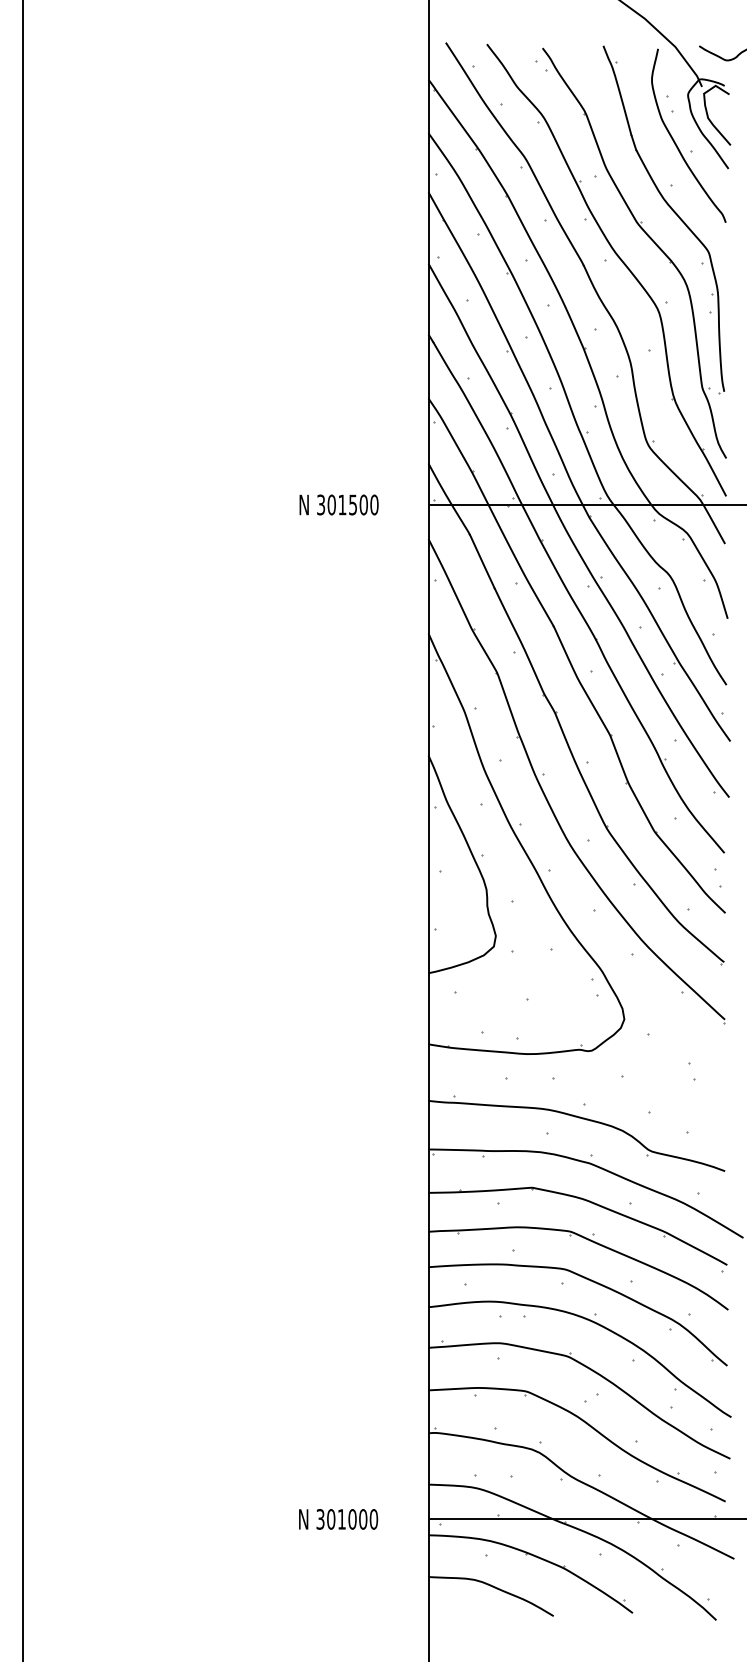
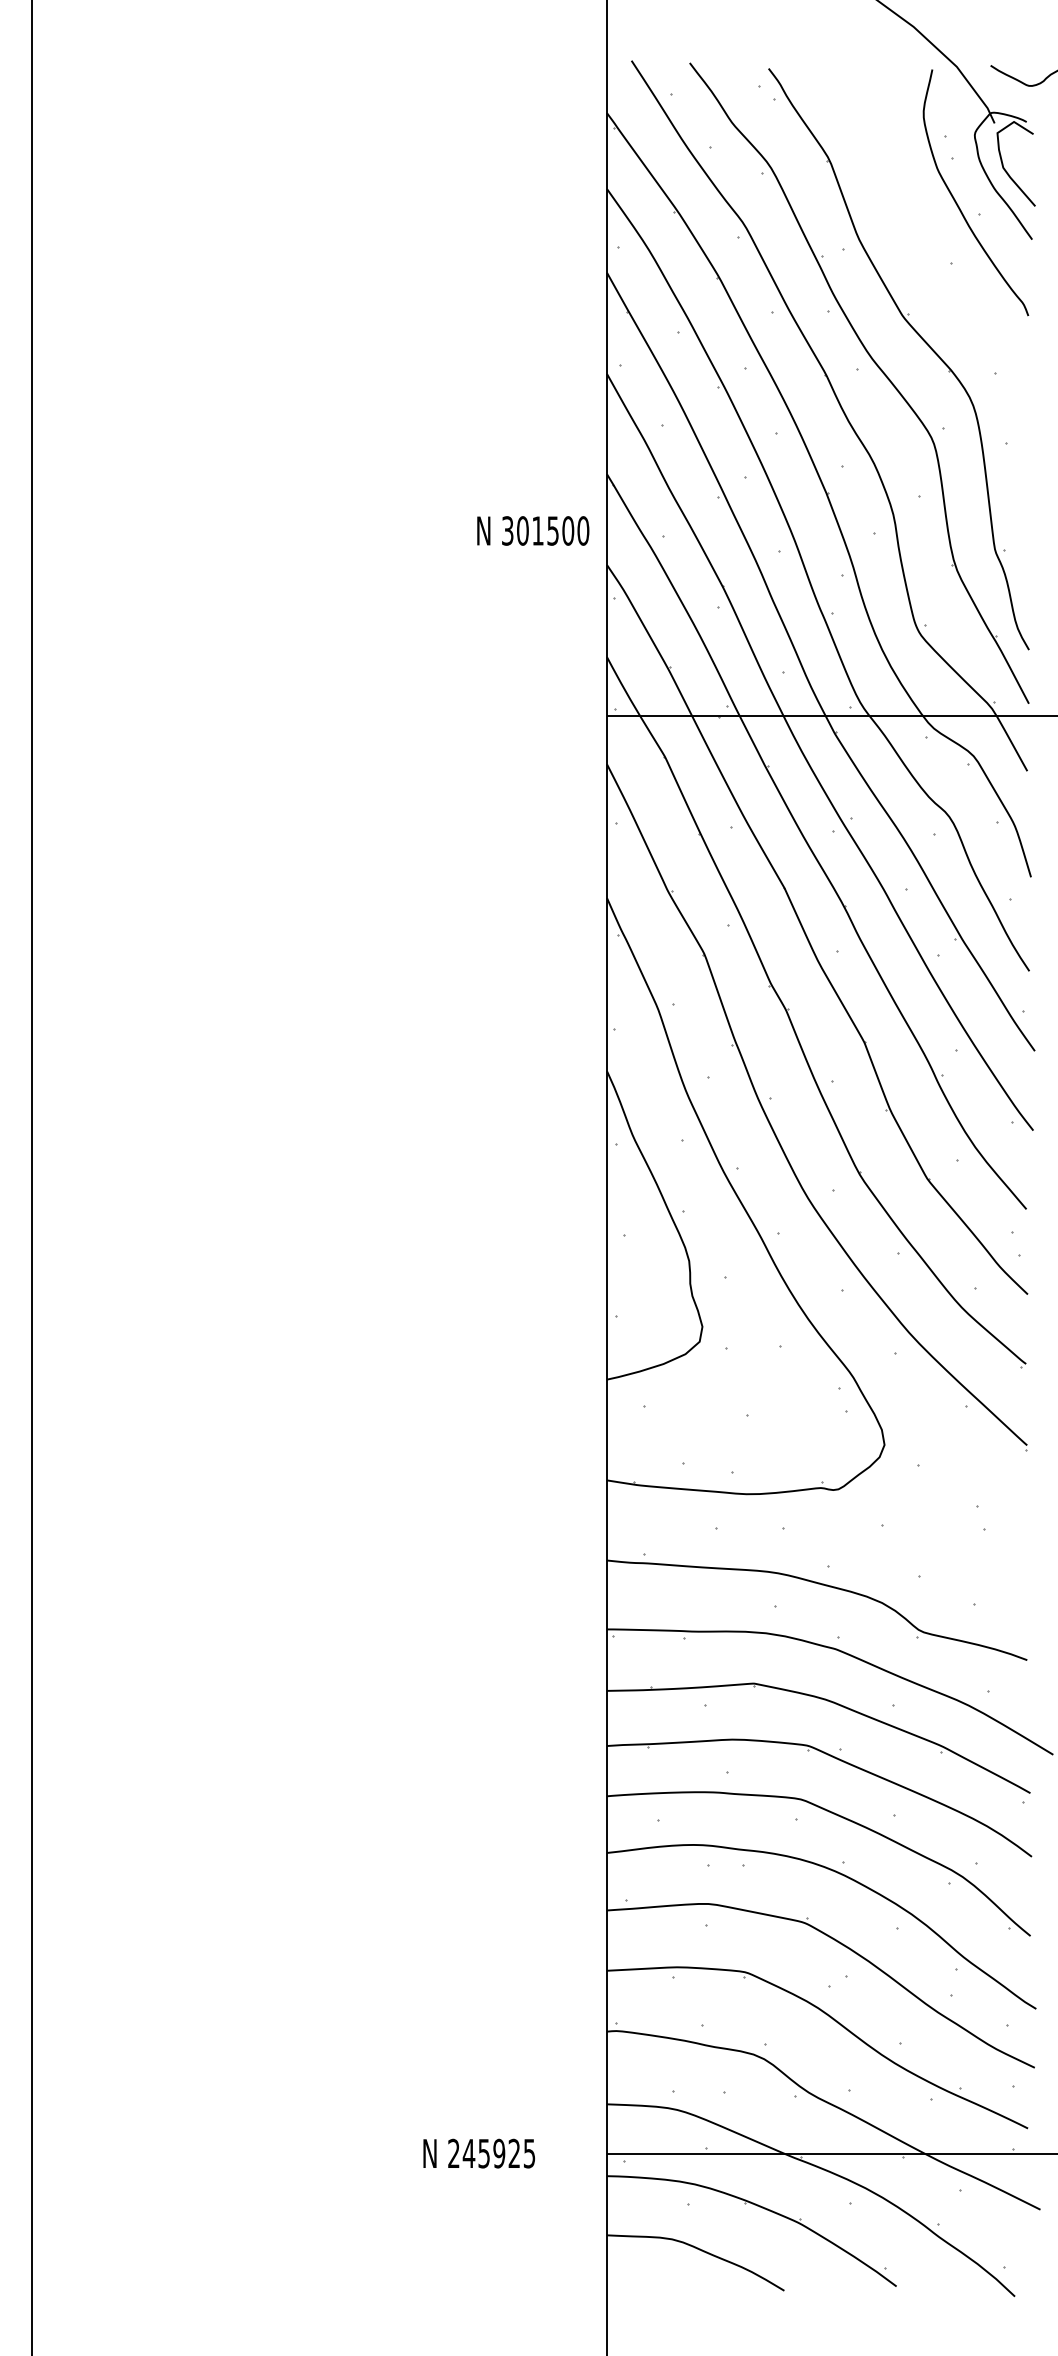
part: (672, 210) -> (952, 298), removed
text: (339, 504) -> (533, 530), moved
text: (347, 1519) -> (491, 2153), 301000 -> 245925

